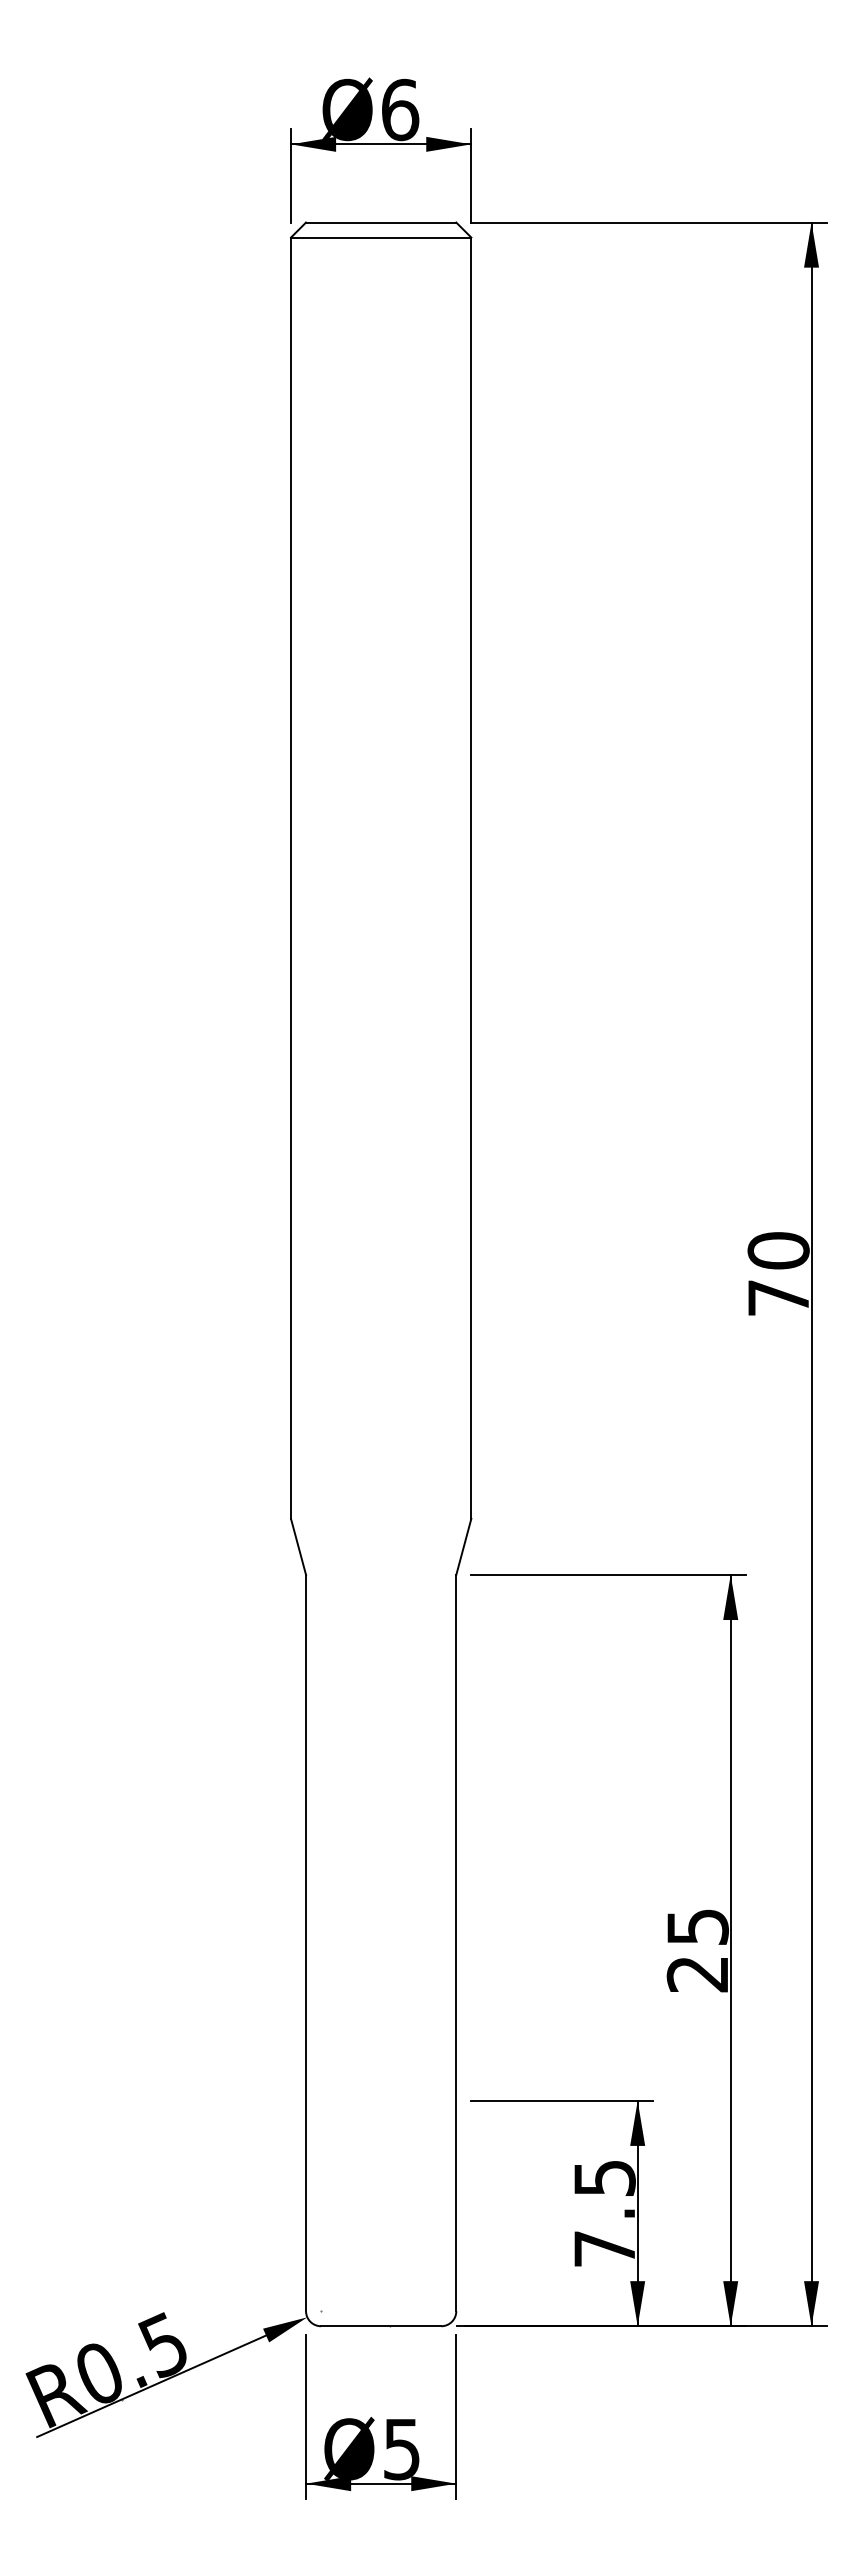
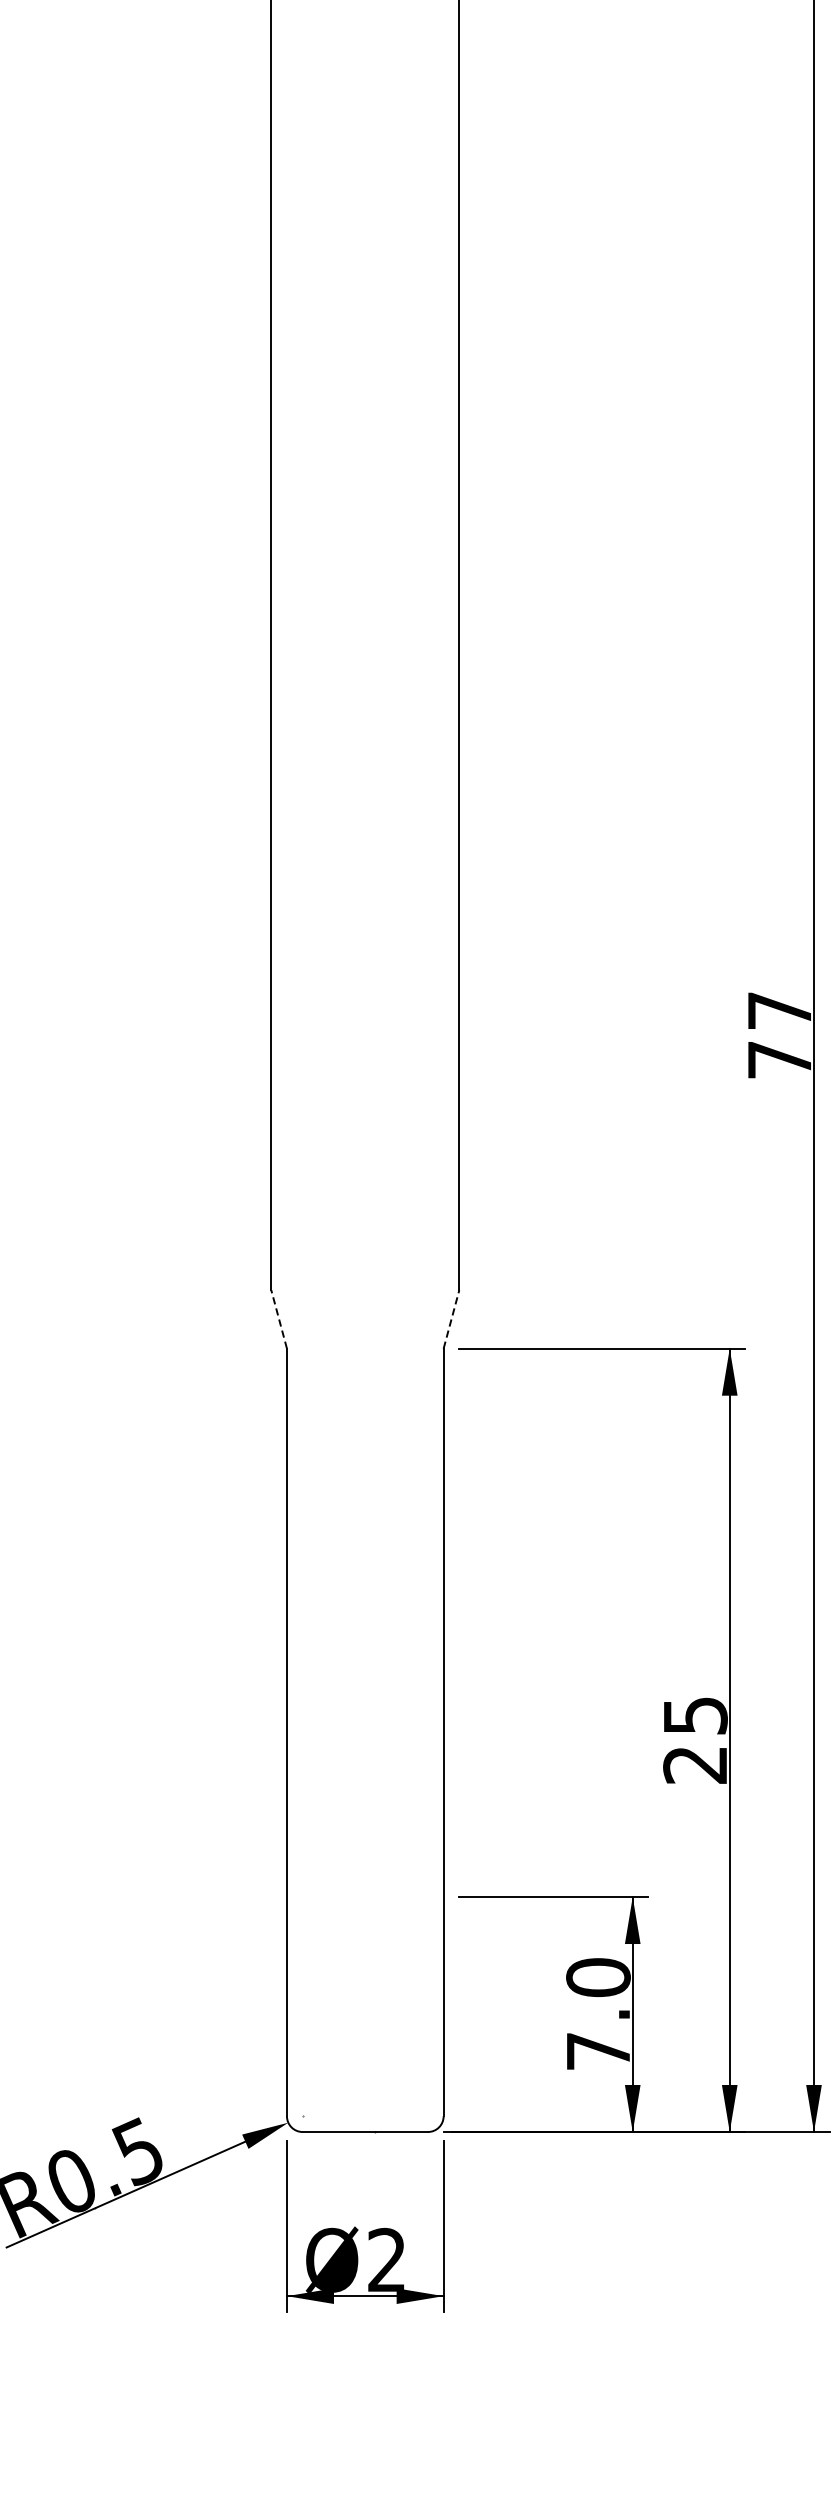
text: (778, 1250) -> (779, 1010), 70 -> 77
line: (298, 1546) -> (279, 1319), solid -> dashed
line: (463, 1546) -> (451, 1319), solid -> dashed
text: (604, 2177) -> (598, 1976), 7.5 -> 7.0
text: (401, 2449) -> (386, 2260), 5 -> 2

